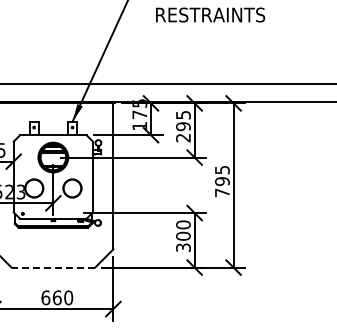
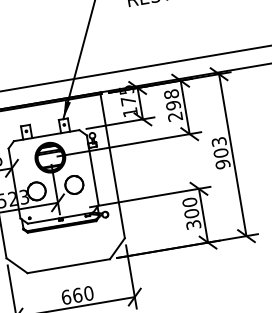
text: (183, 114) -> (171, 93), 295 -> 298
text: (222, 181) -> (221, 153), 795 -> 903
line: (53, 267) -> (68, 266), dashed -> solid

